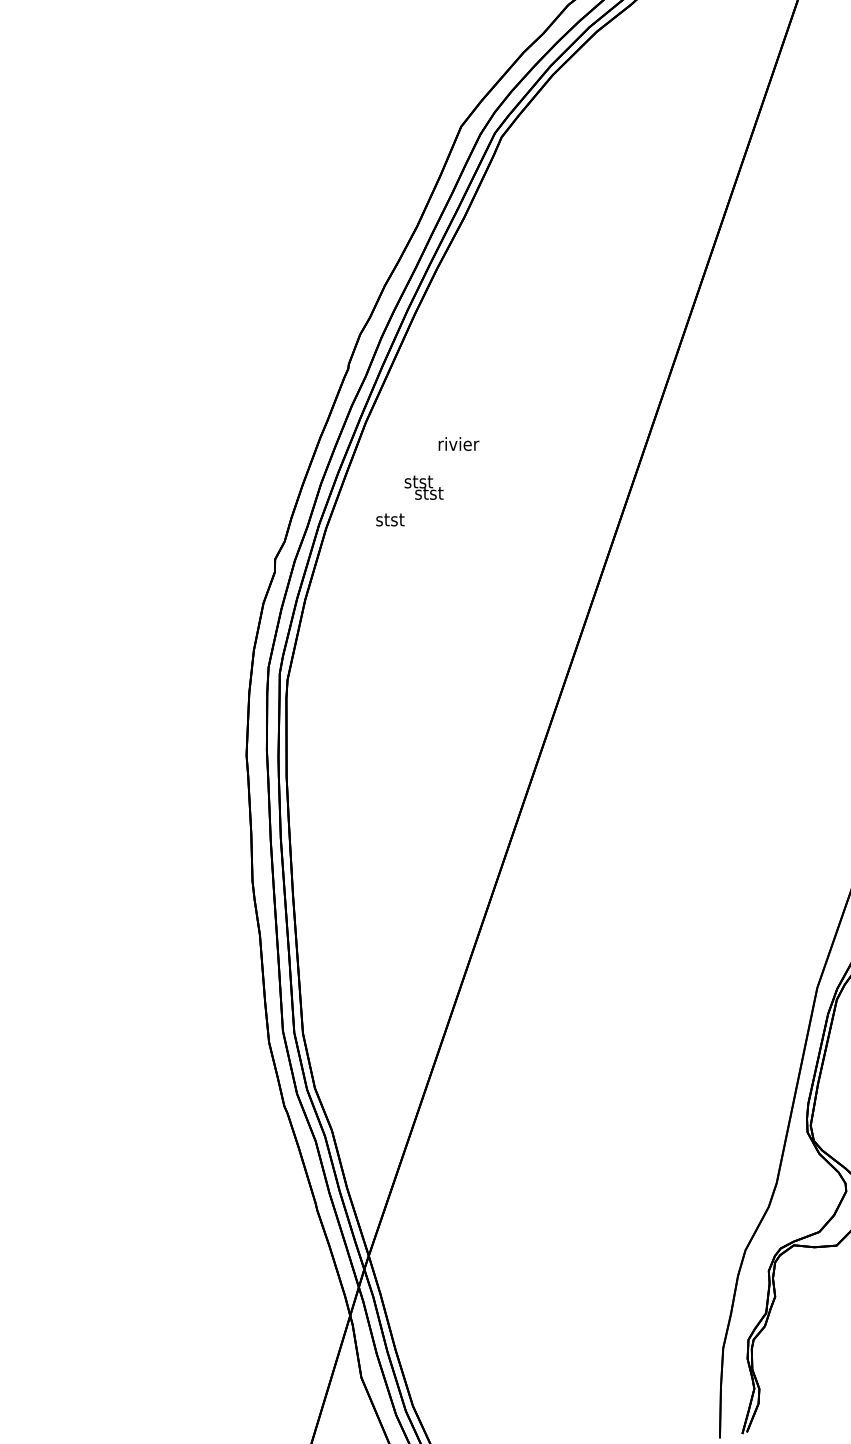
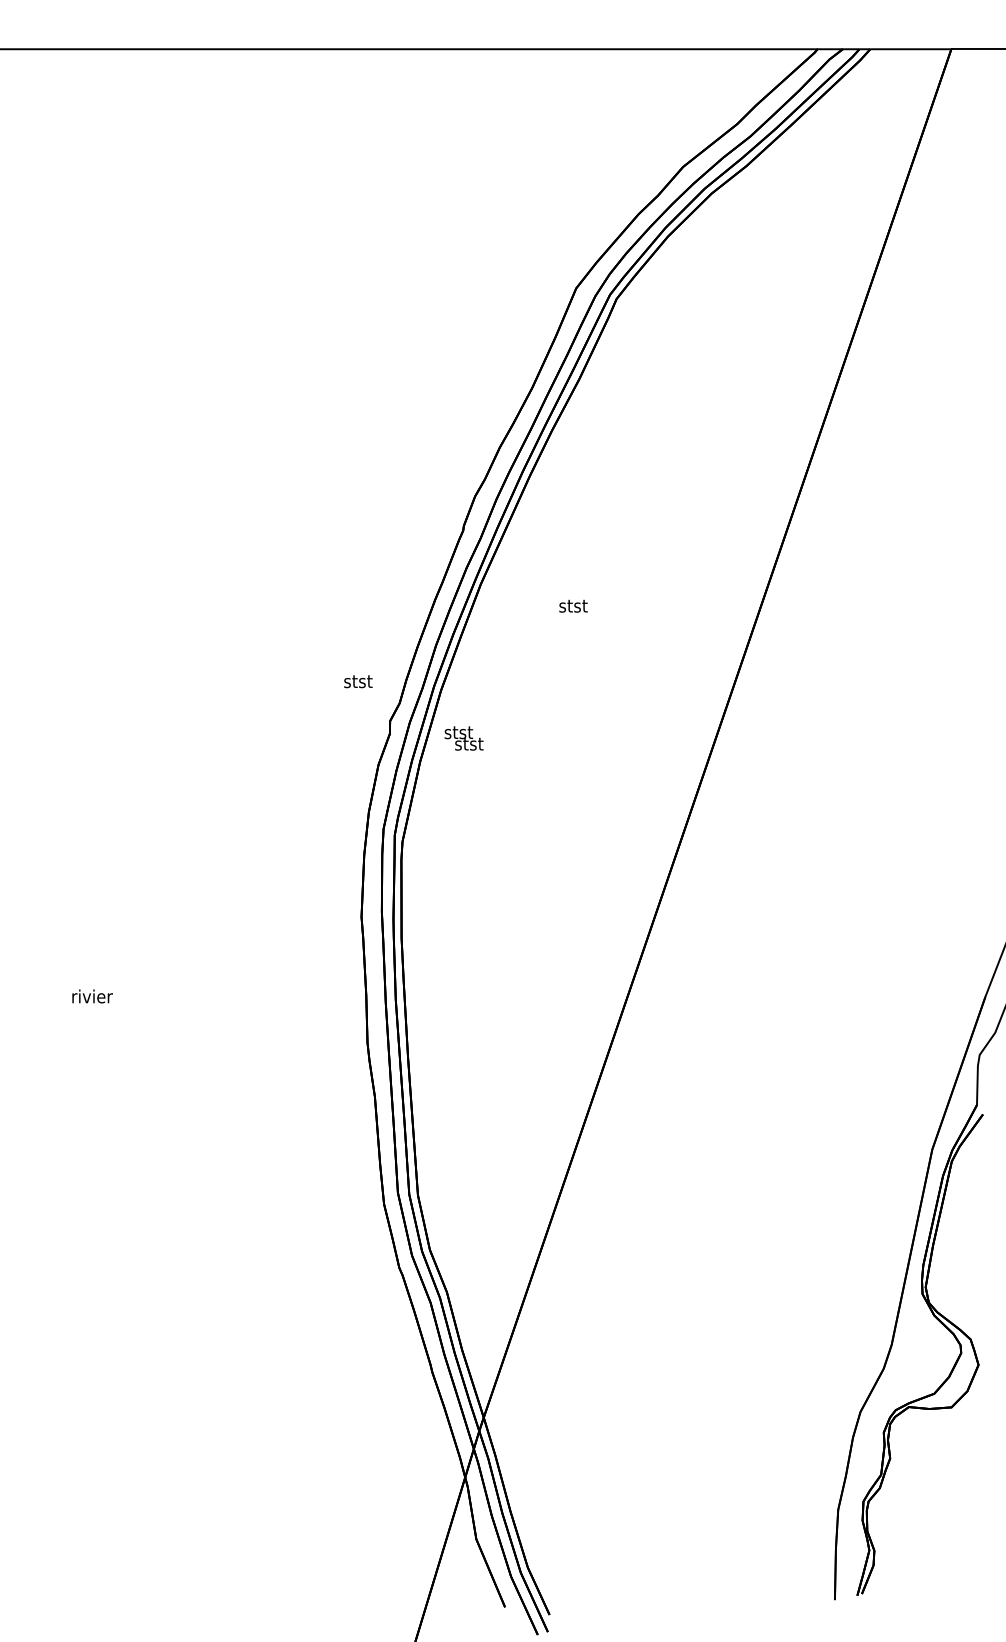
text: (458, 443) -> (573, 605), rivier -> stst
text: (423, 487) -> (463, 738), moved
text: (390, 519) -> (358, 681), moved

